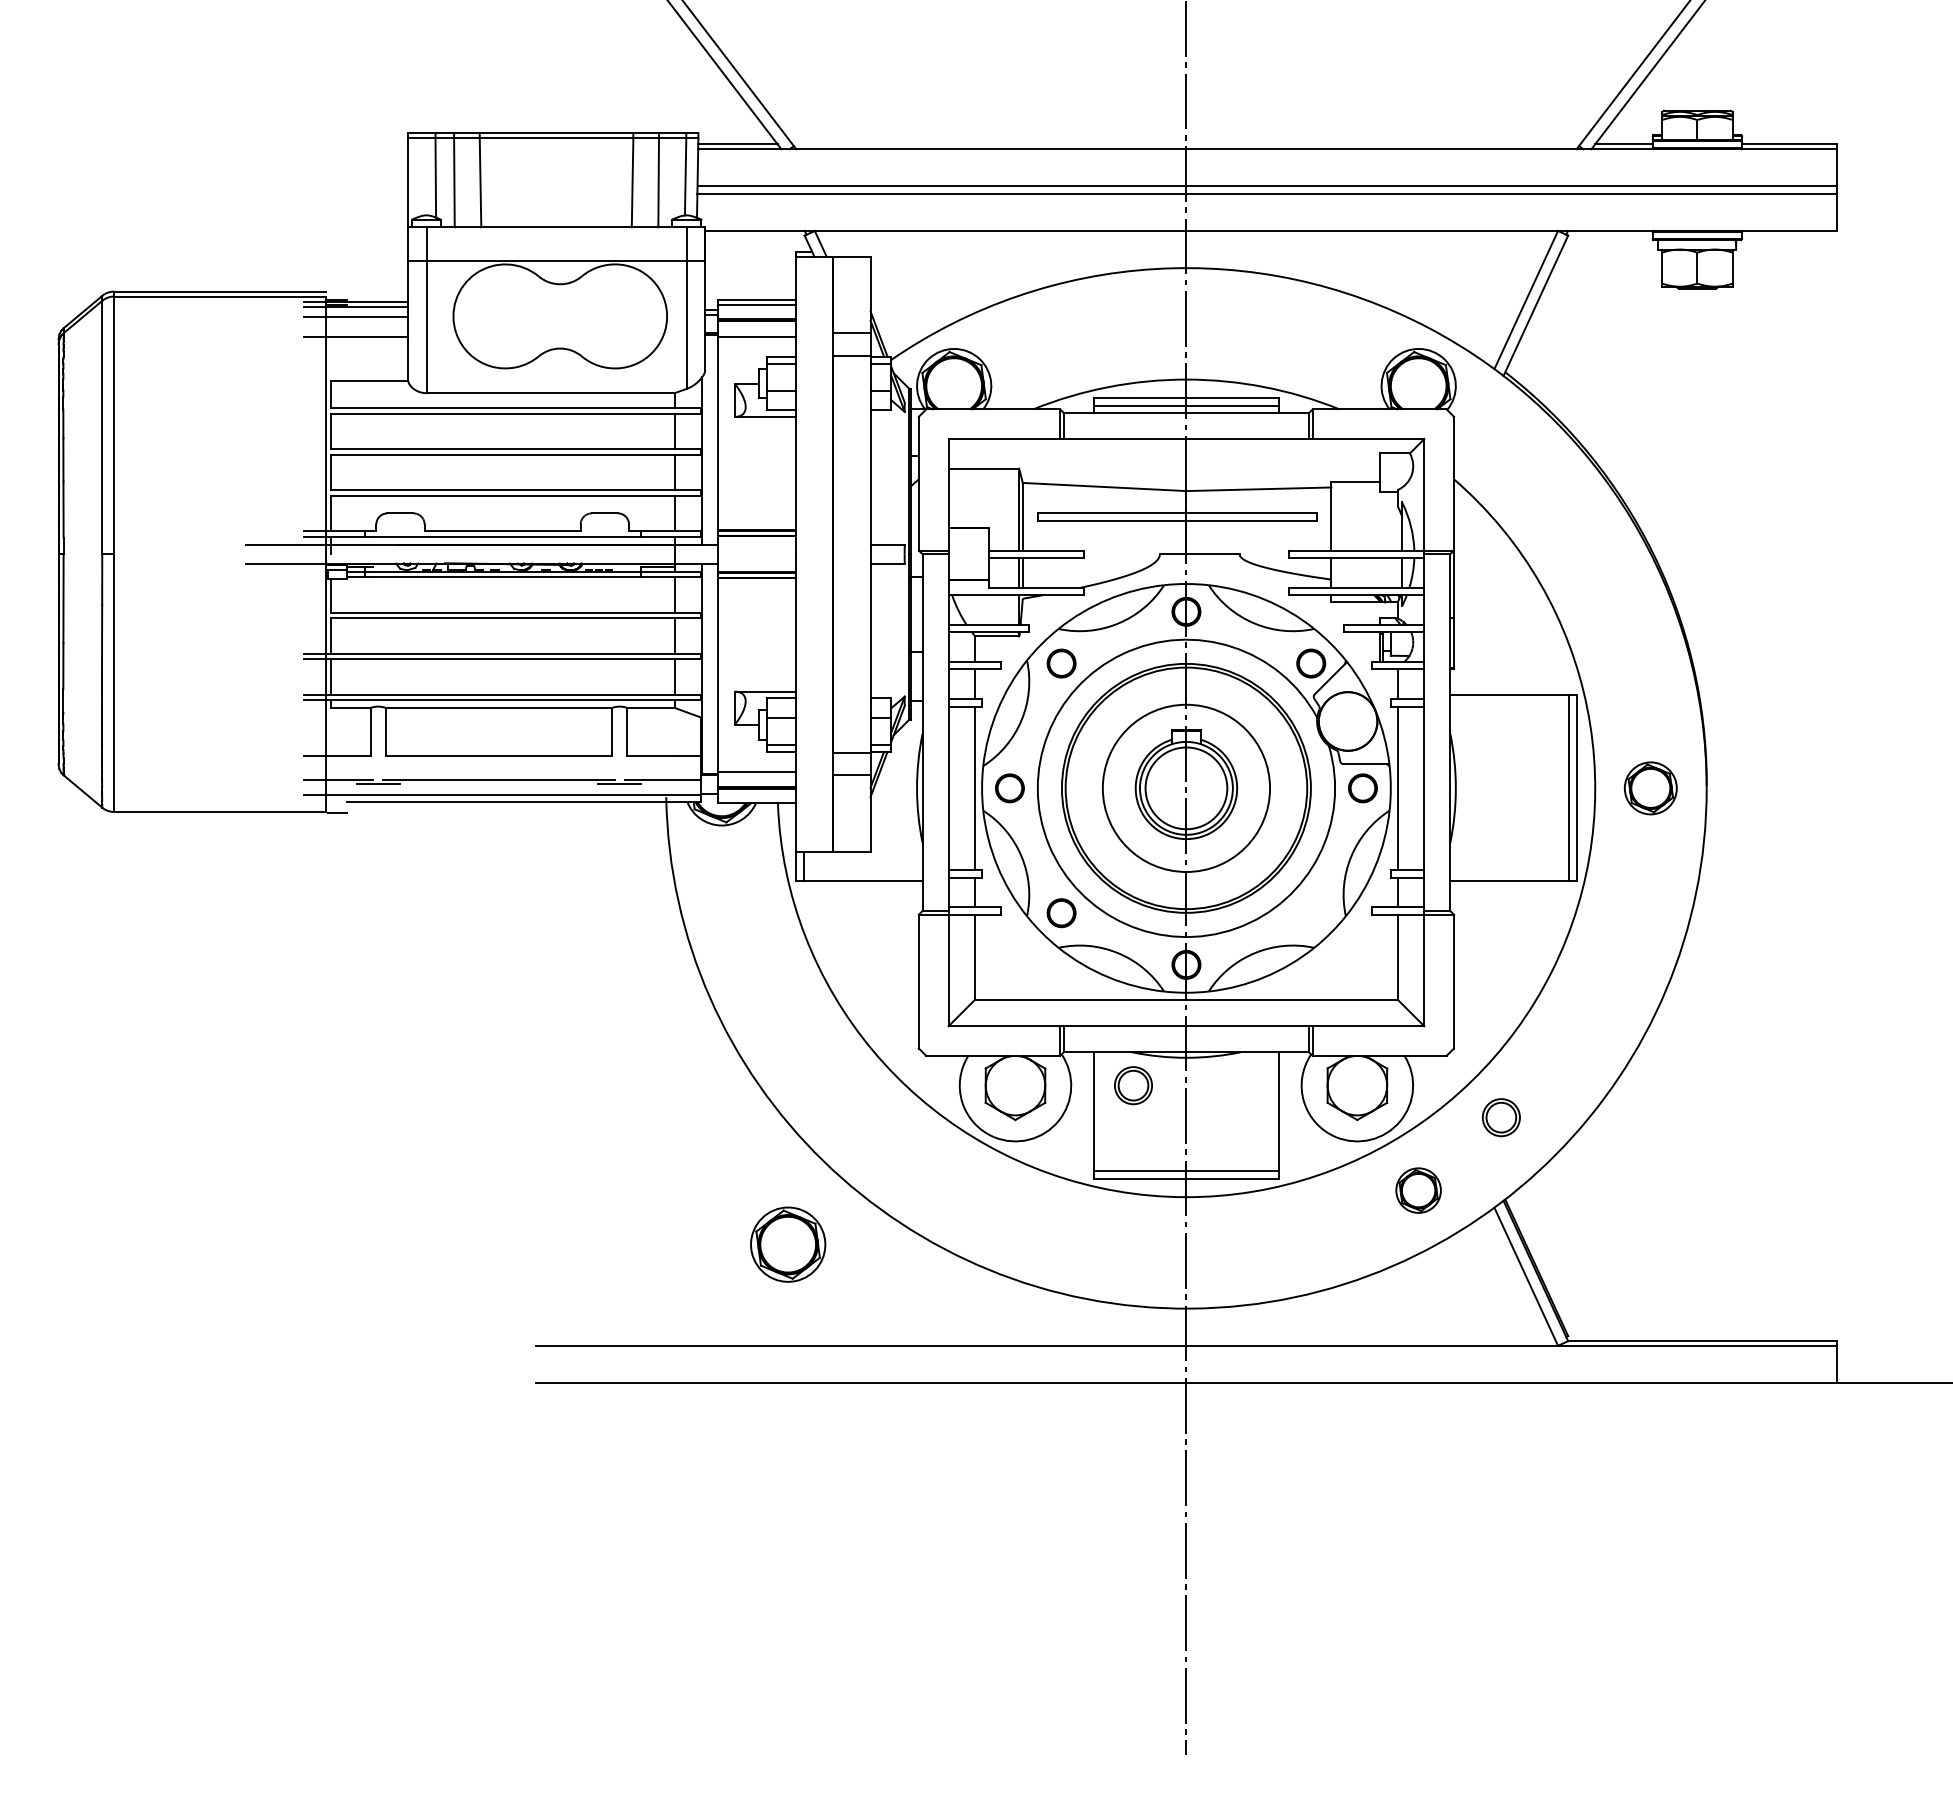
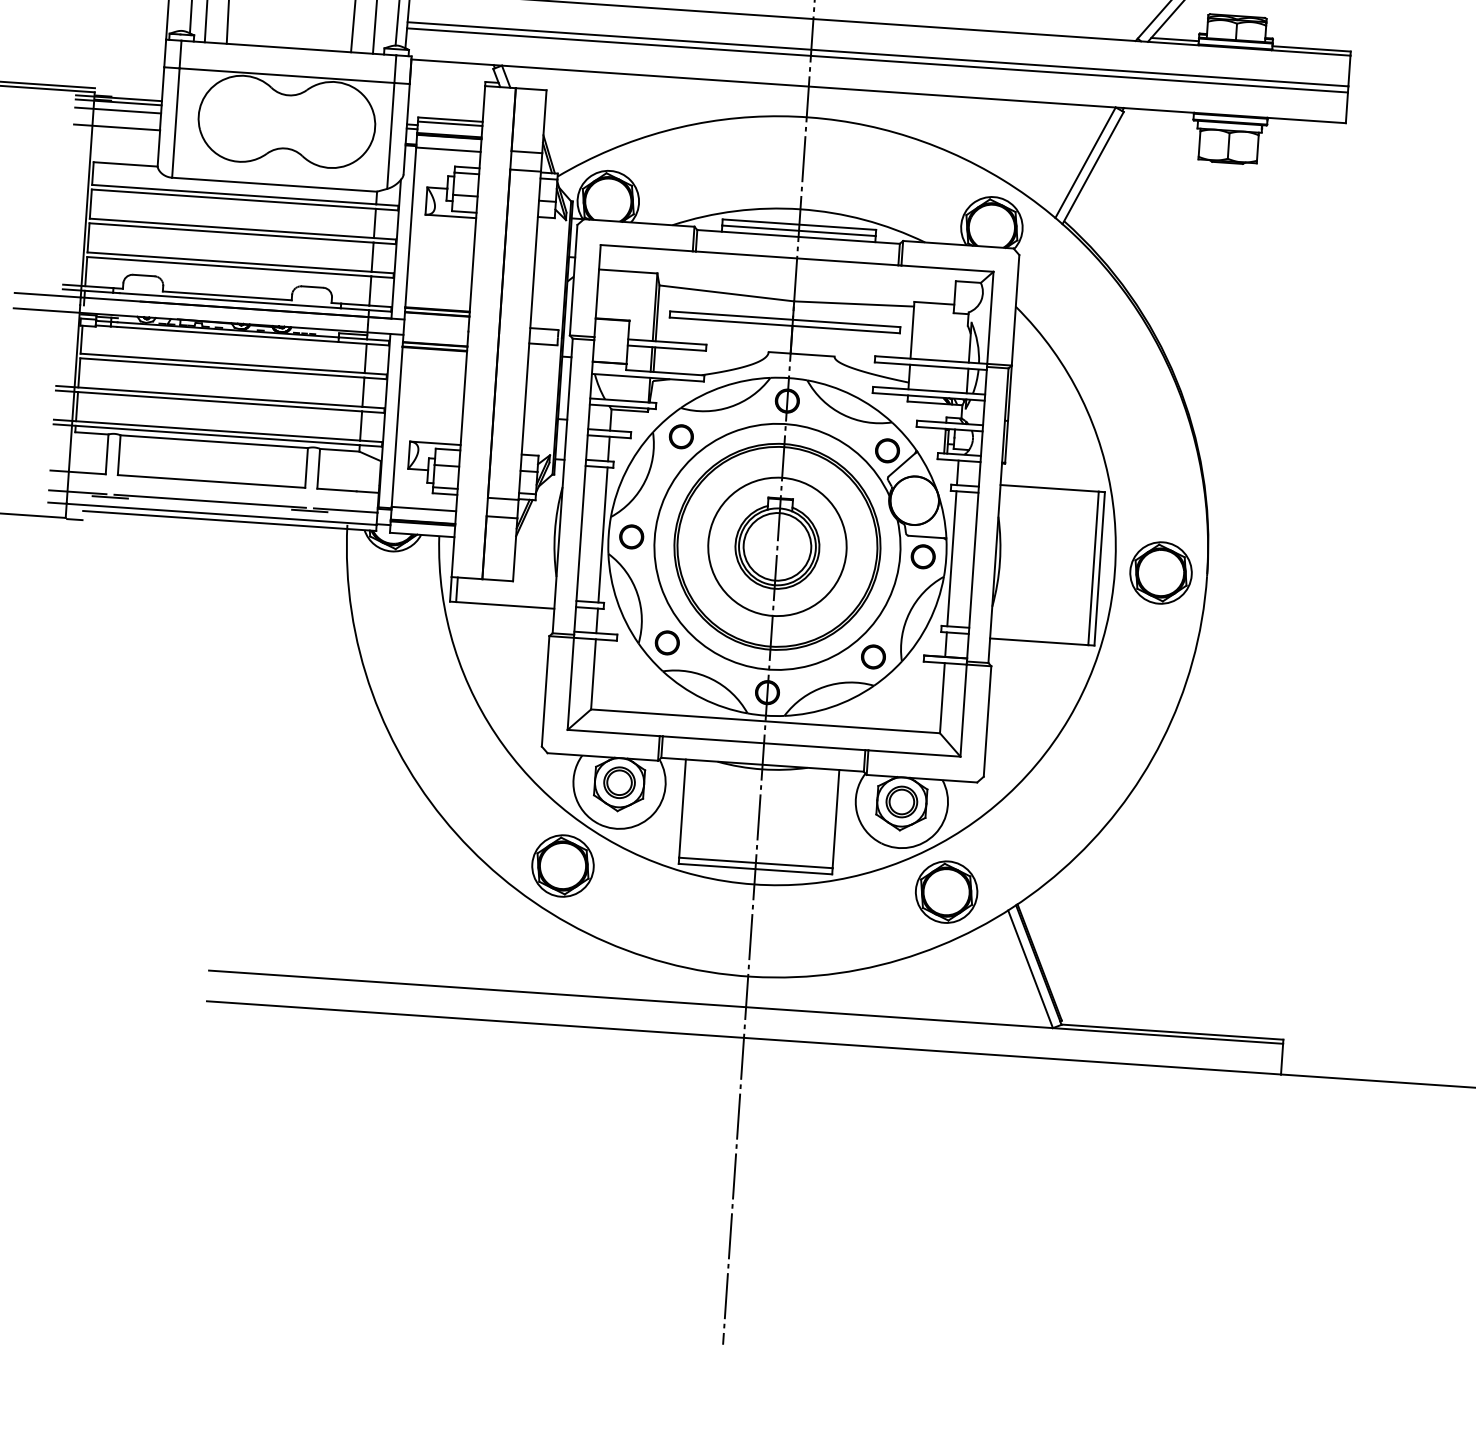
part: (1650, 788) -> (1160, 573), size x1.43
part: (1311, 913) -> (873, 657), added
part: (1133, 1085) -> (619, 782), moved
part: (1500, 1117) -> (901, 801), moved
part: (1418, 1190) -> (946, 892), size x1.67
part: (788, 1244) -> (563, 865), moved

